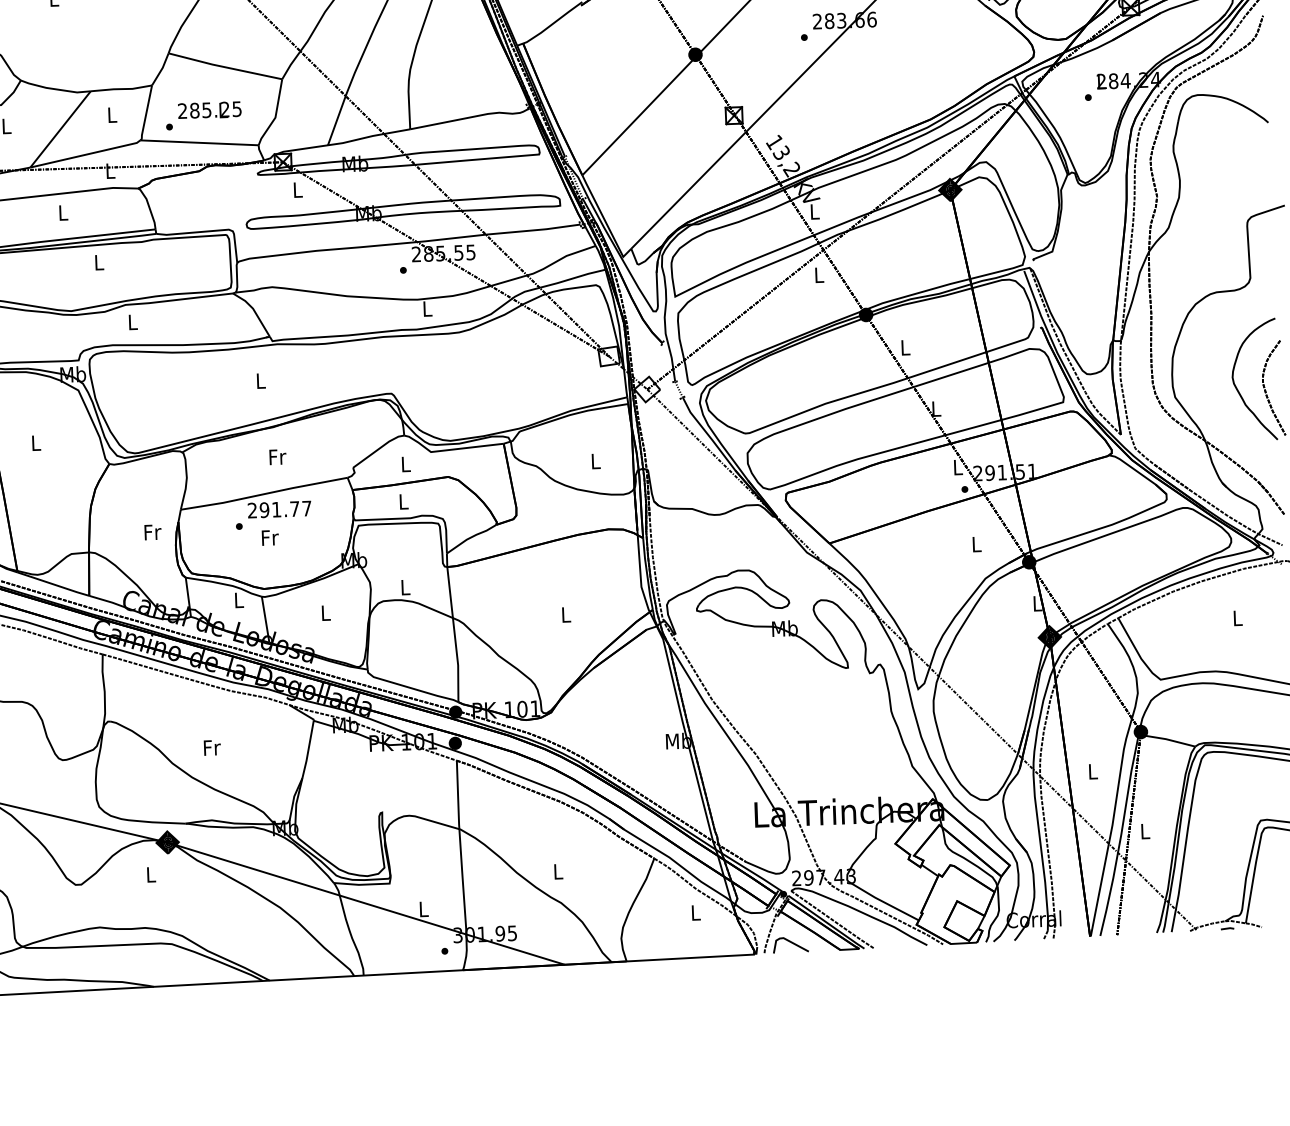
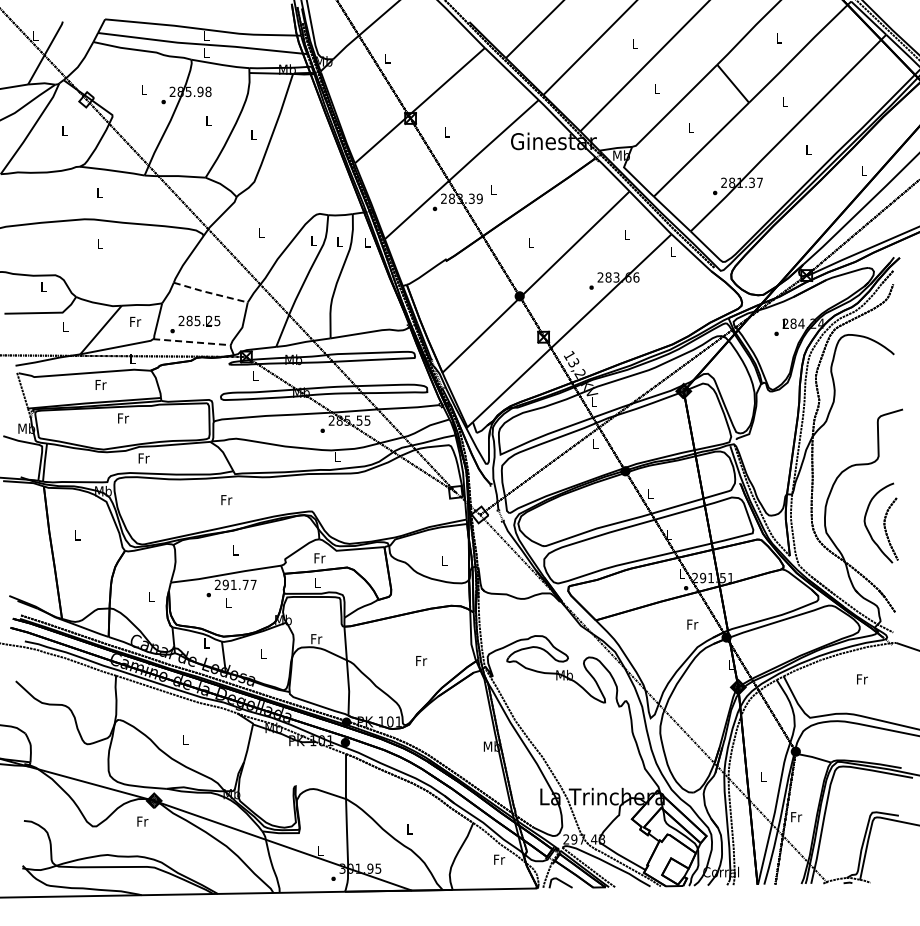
line: (225, 67) -> (210, 293), solid -> dashed
text: (112, 114) -> (135, 321), L -> Fr
line: (198, 143) -> (191, 342), solid -> dashed
text: (62, 212) -> (100, 384), L -> Fr
text: (99, 262) -> (123, 418), L -> Fr
text: (132, 322) -> (143, 458), L -> Fr
text: (260, 381) -> (226, 500), L -> Fr
text: (277, 457) -> (235, 550), Fr -> L
text: (405, 464) -> (319, 558), L -> Fr
text: (152, 531) -> (151, 596), Fr -> L
text: (269, 538) -> (228, 603), Fr -> L
text: (976, 544) -> (692, 624), L -> Fr
text: (405, 588) -> (316, 639), L -> Fr
text: (566, 614) -> (421, 660), L -> Fr
text: (1238, 618) -> (862, 679), L -> Fr
text: (211, 747) -> (185, 739), Fr -> L
text: (1145, 832) -> (796, 817), L -> Fr
text: (151, 874) -> (142, 821), L -> Fr
text: (696, 912) -> (499, 859), L -> Fr

